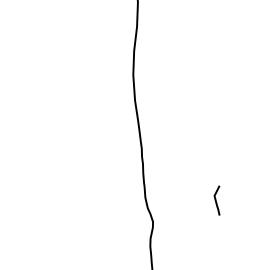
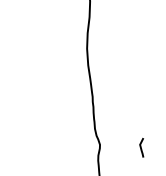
line: (216, 200) -> (141, 147), moved

